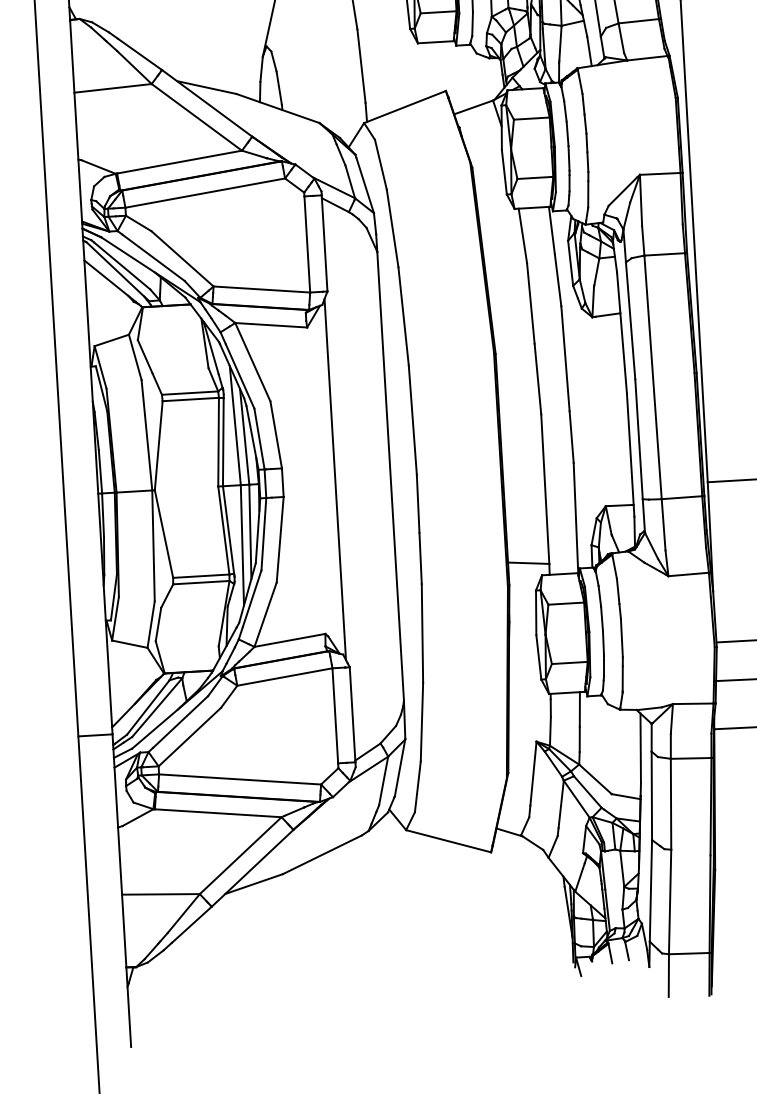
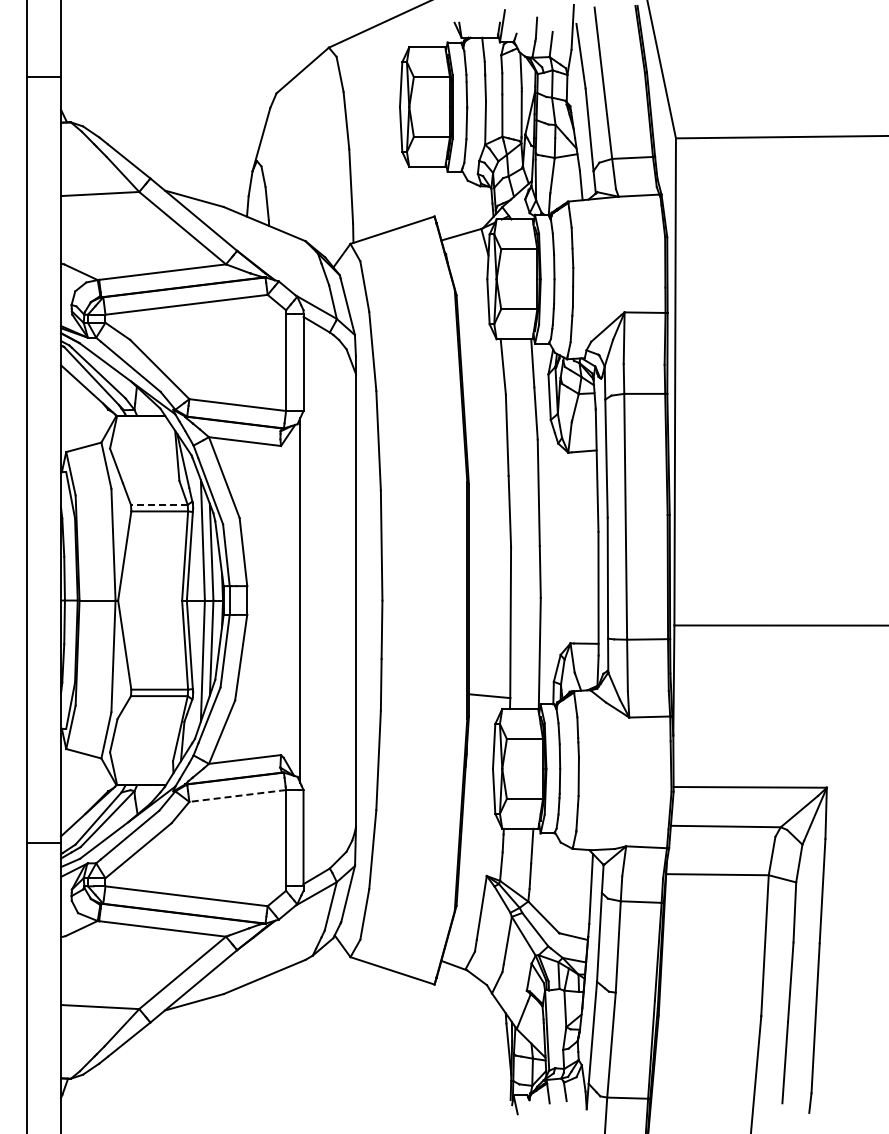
line: (189, 392) -> (158, 504), solid -> dashed
line: (284, 676) -> (237, 795), solid -> dashed

